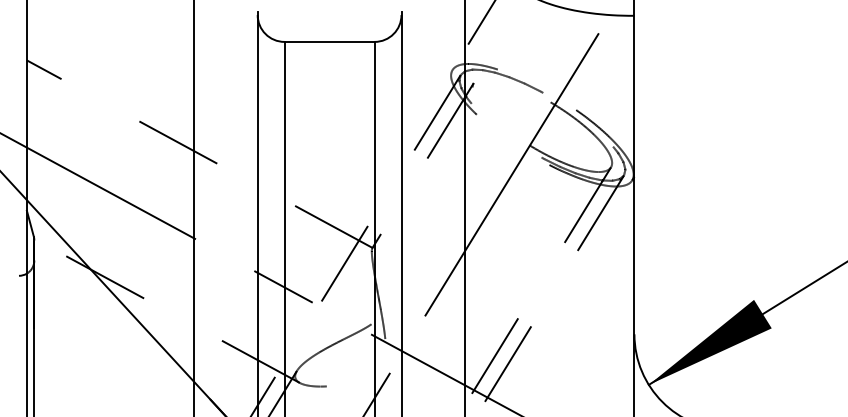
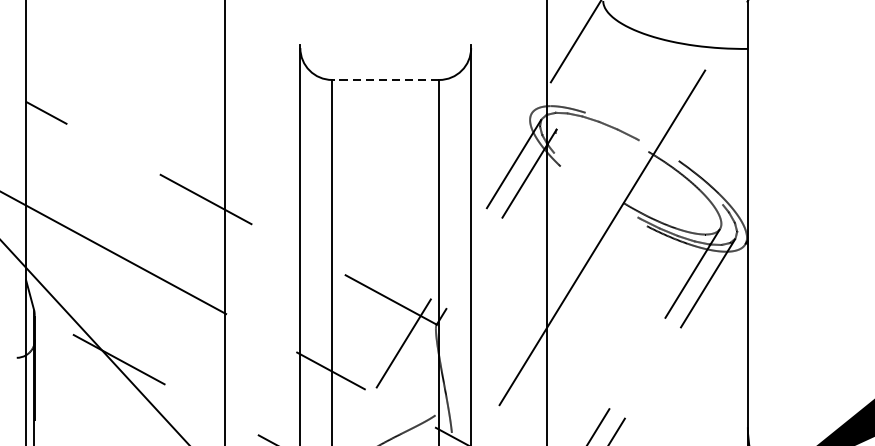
line: (329, 41) -> (385, 79), solid -> dashed

